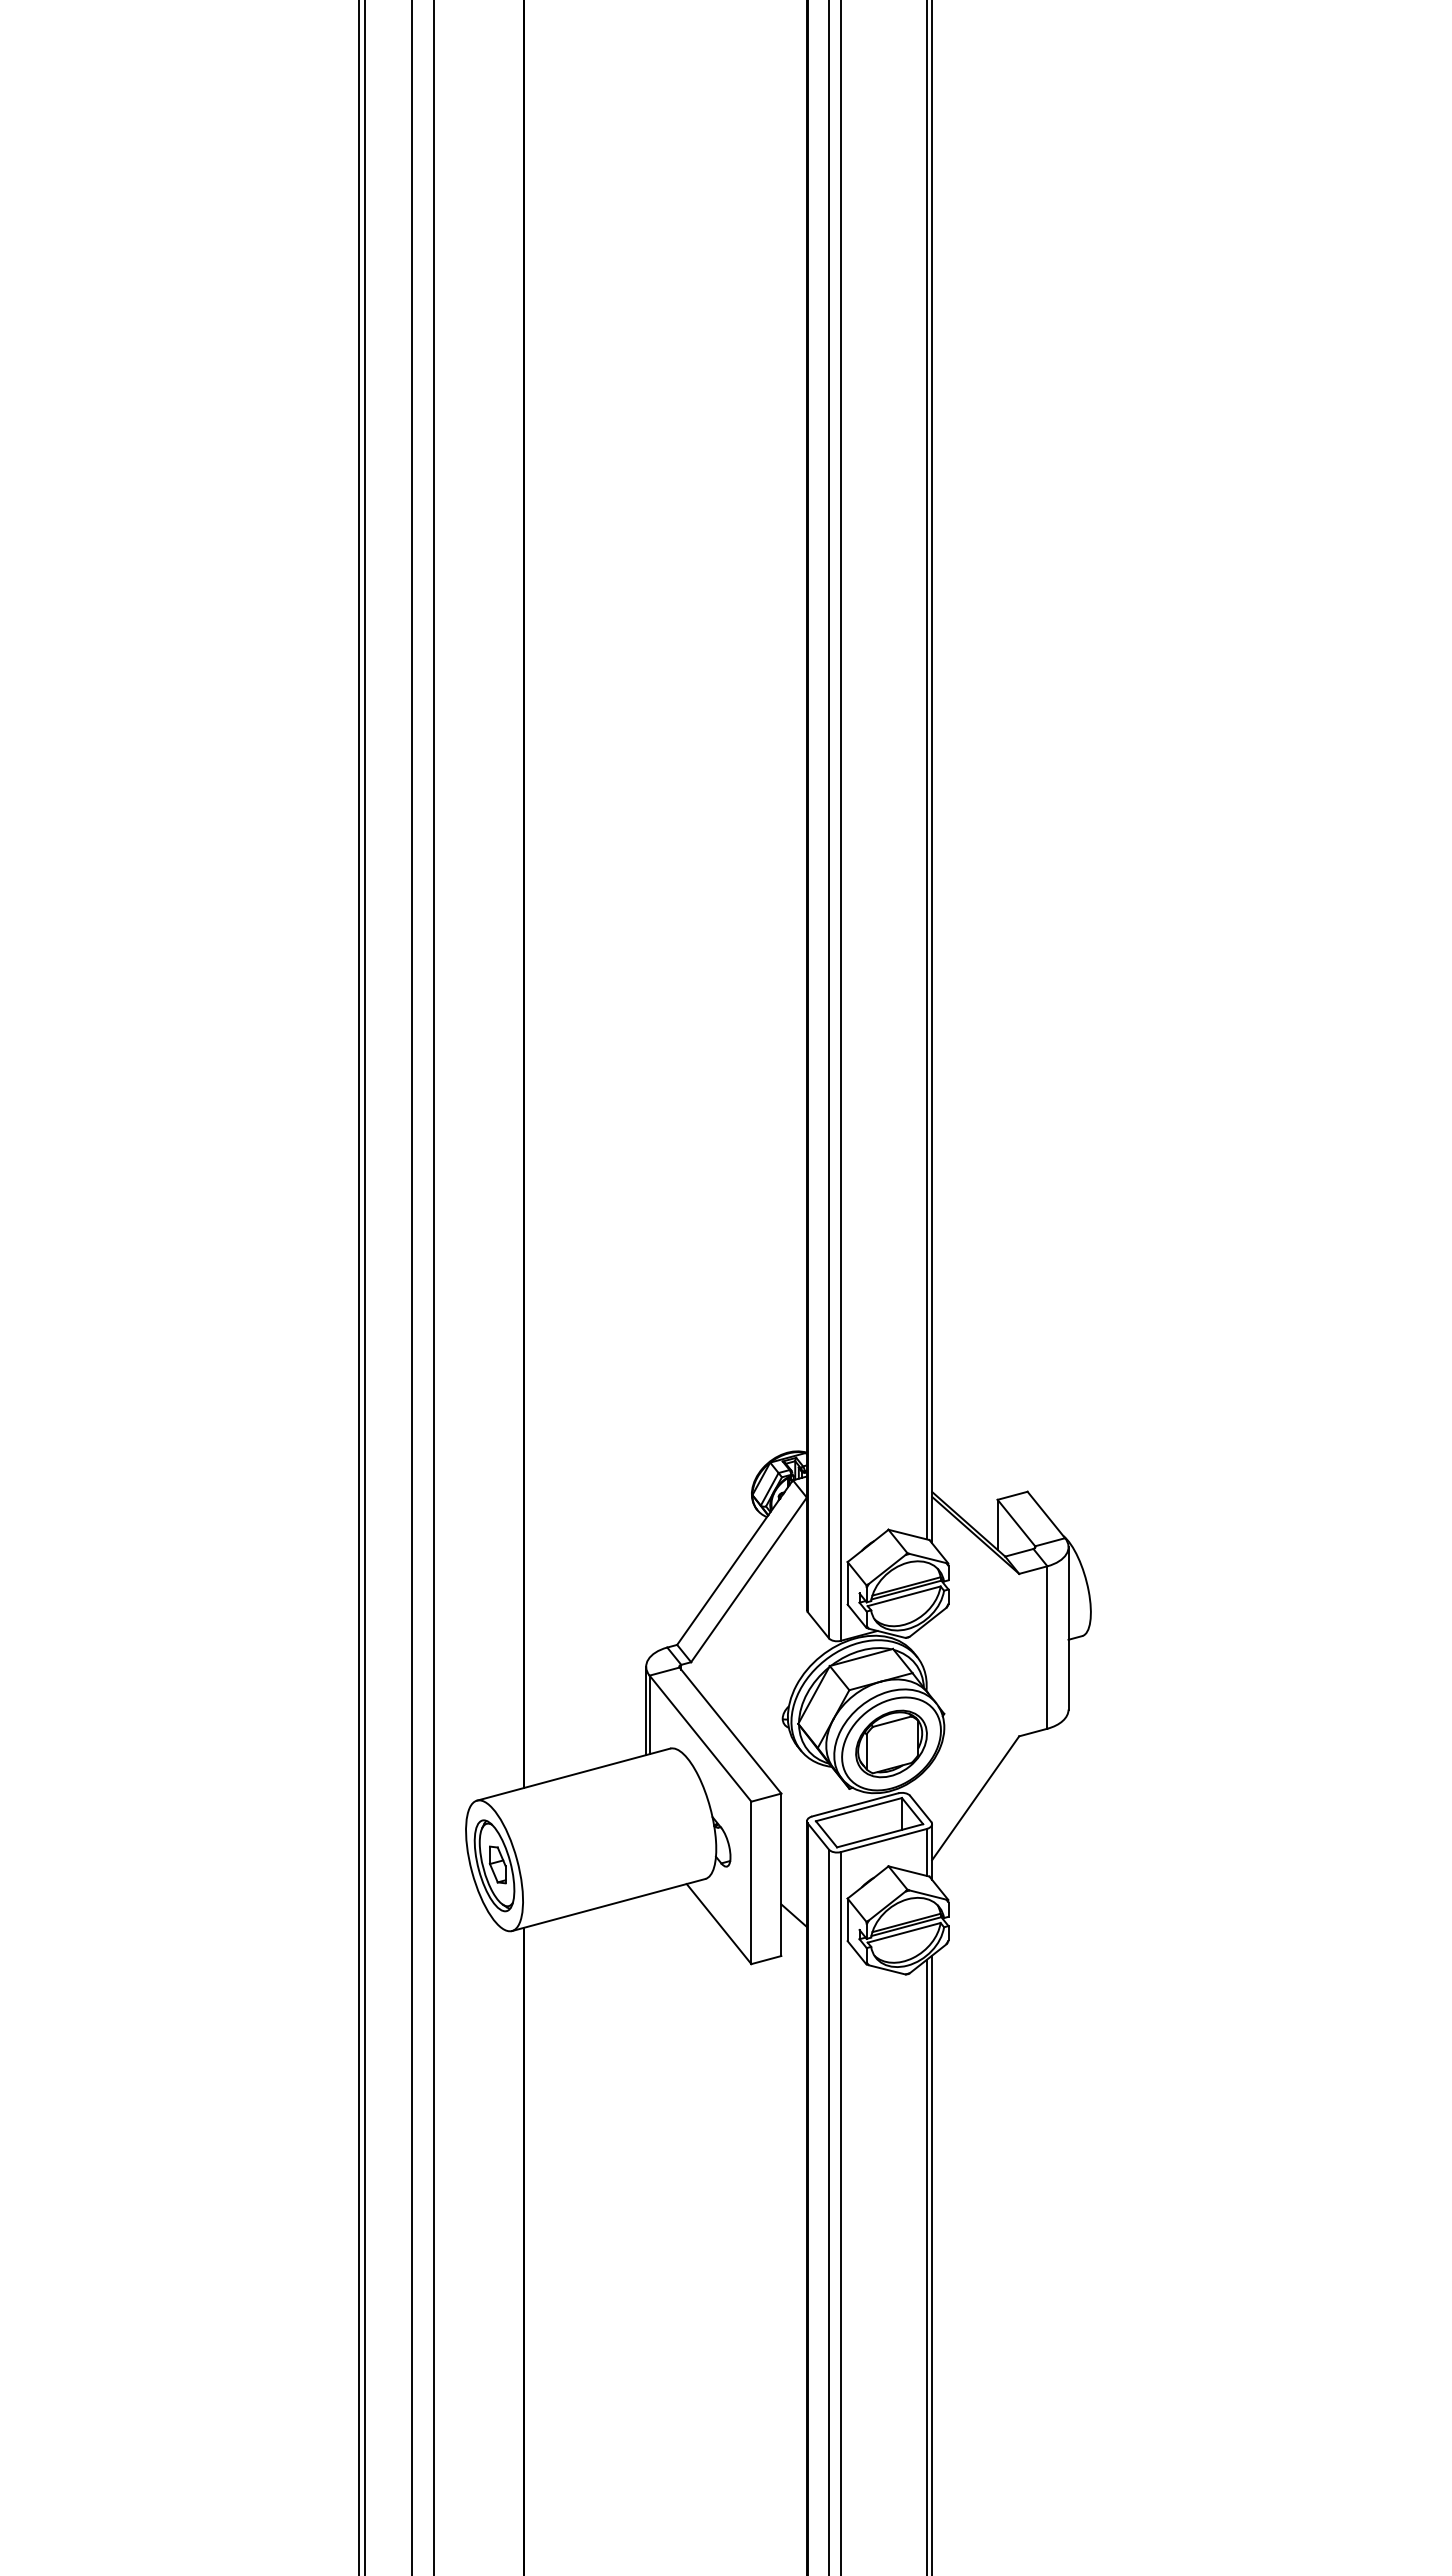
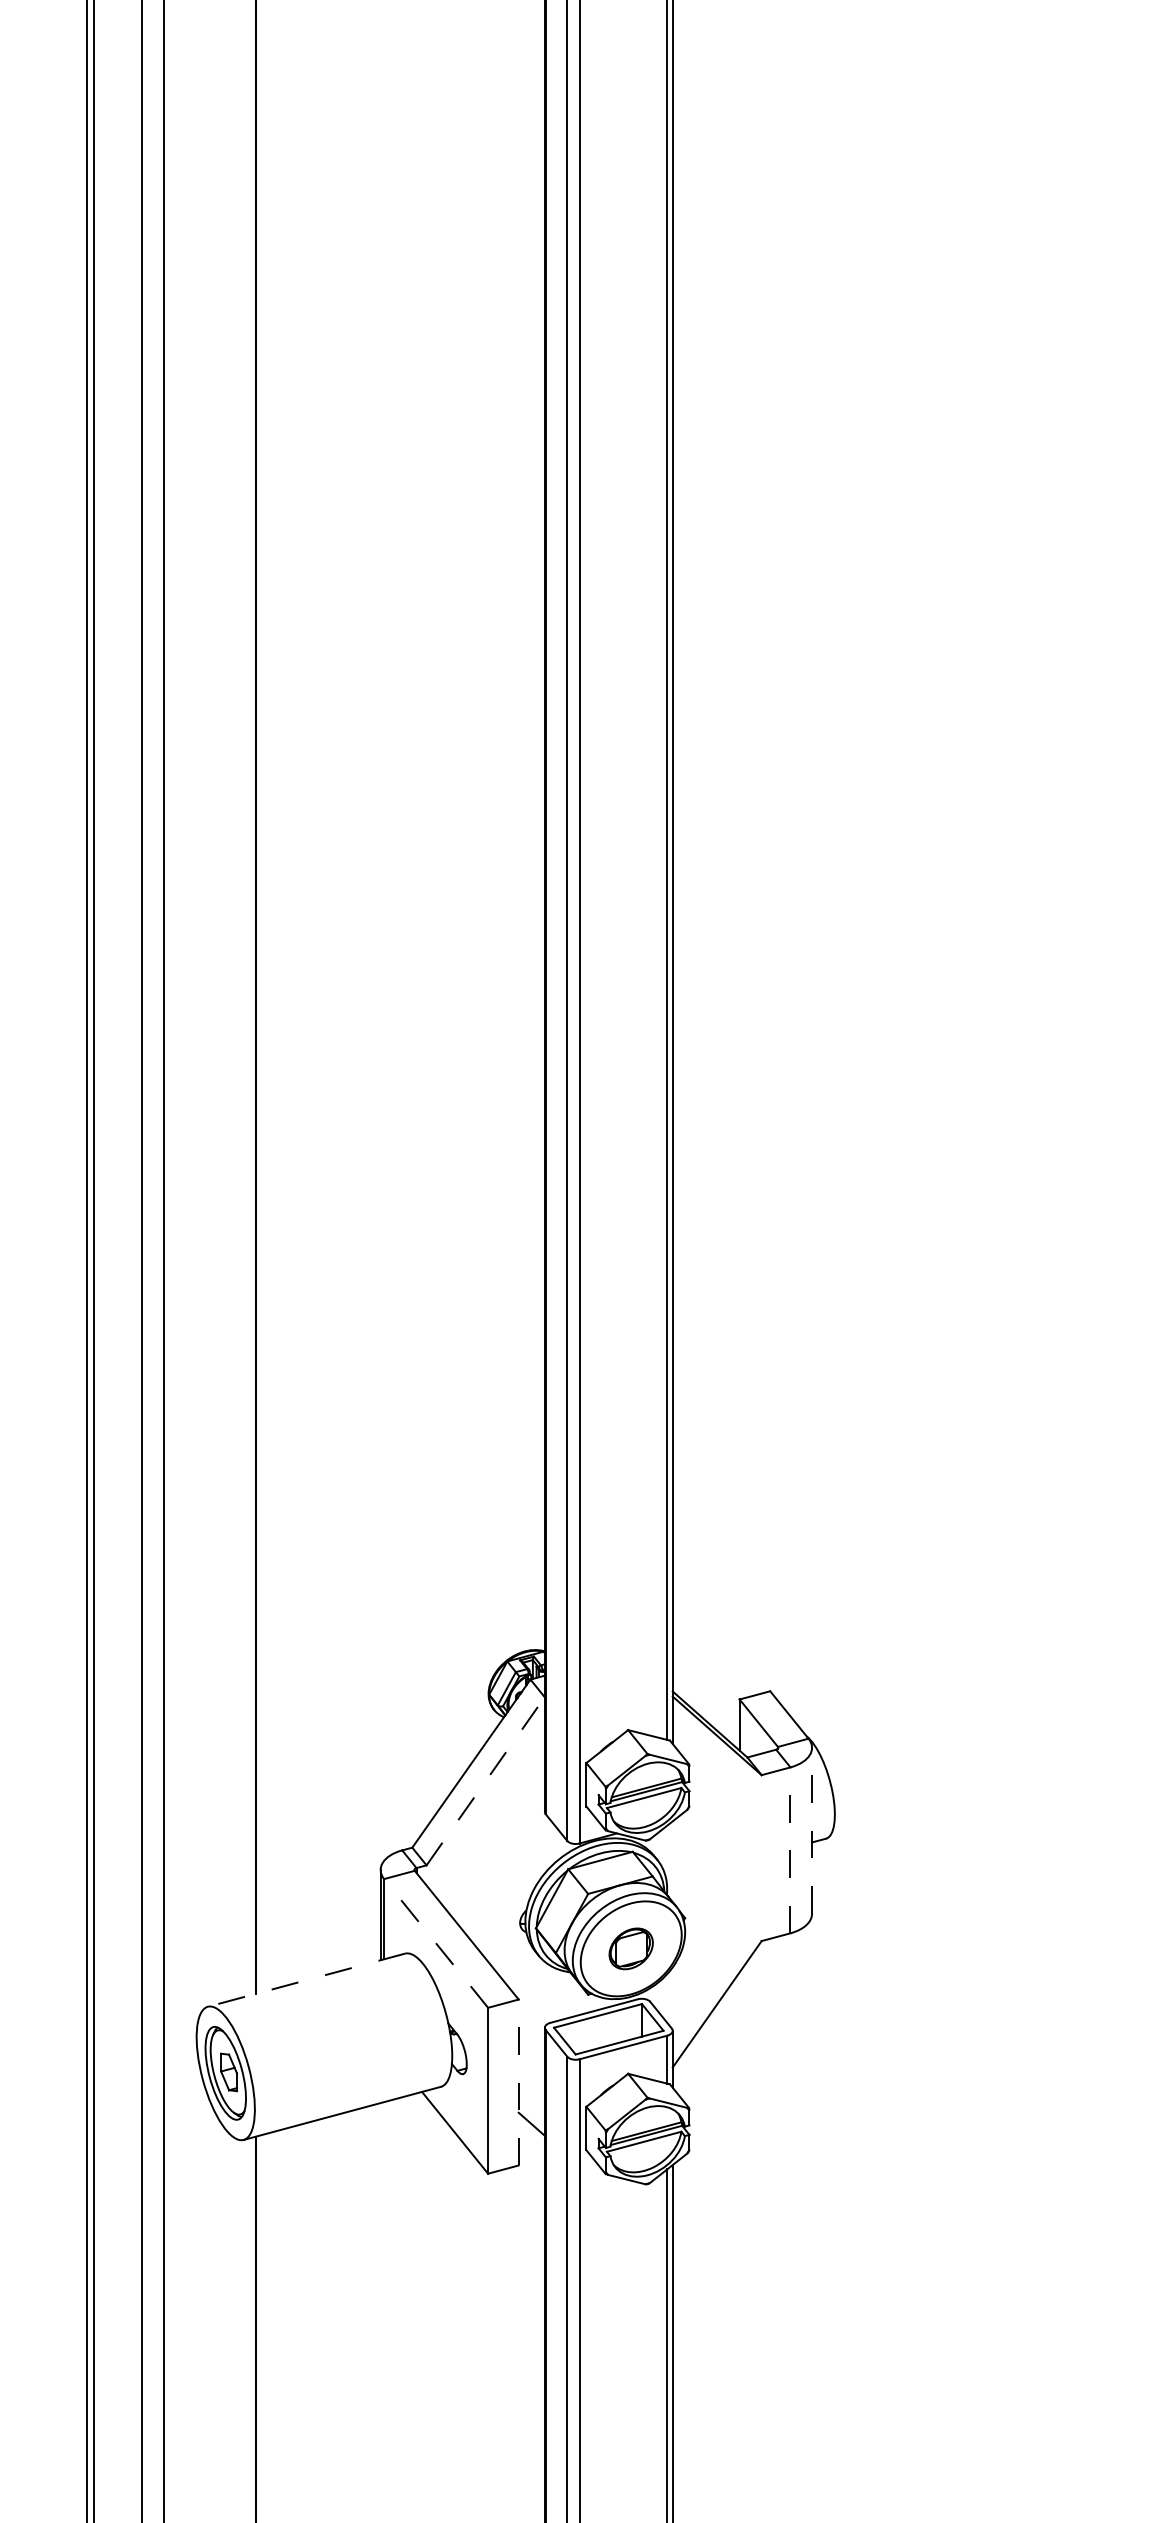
line: (749, 1579) -> (486, 1780), solid -> dashed
line: (1068, 1627) -> (812, 1829), solid -> dashed
line: (1047, 1647) -> (790, 1850), solid -> dashed
line: (700, 1738) -> (436, 1943), solid -> dashed
part: (891, 1743) -> (631, 1948), size x0.6
line: (573, 1774) -> (306, 1980), solid -> dashed
line: (781, 1874) -> (518, 2082), solid -> dashed

